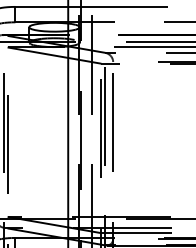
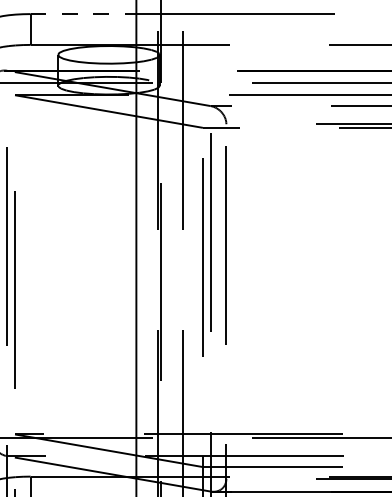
line: (42, 6) -> (84, 13), solid -> dashed

